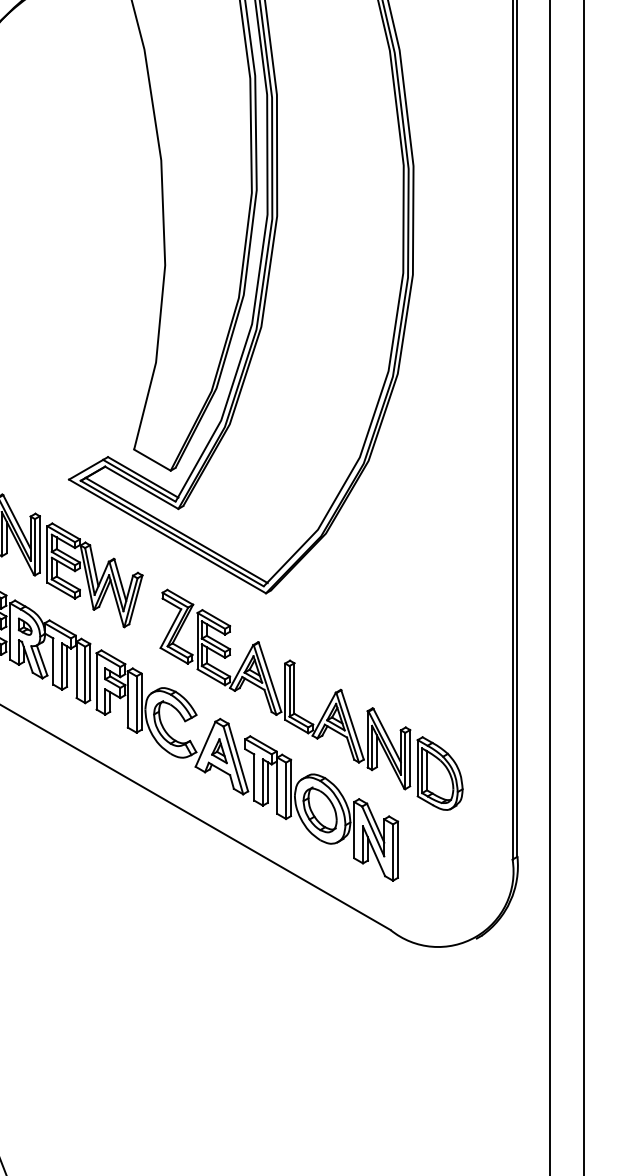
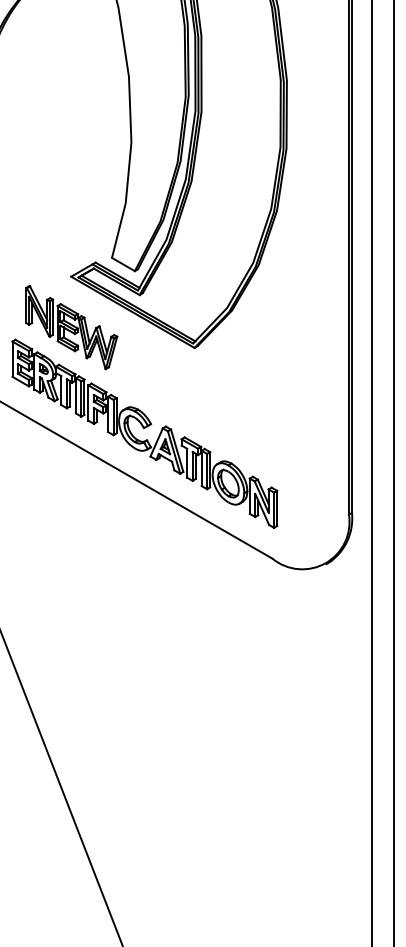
part: (294, 699) -> (212, 414), removed

